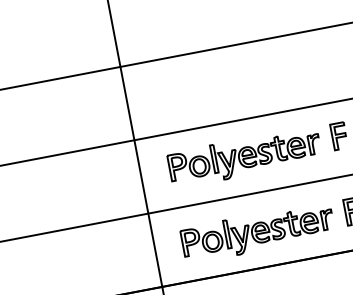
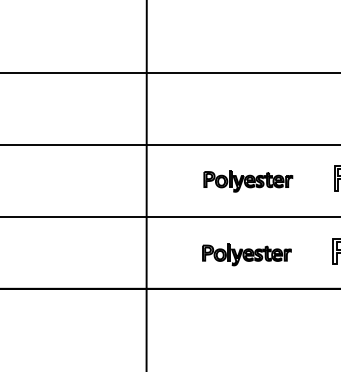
part: (245, 157) -> (248, 181), size x0.6
part: (257, 232) -> (246, 254), size x0.6

